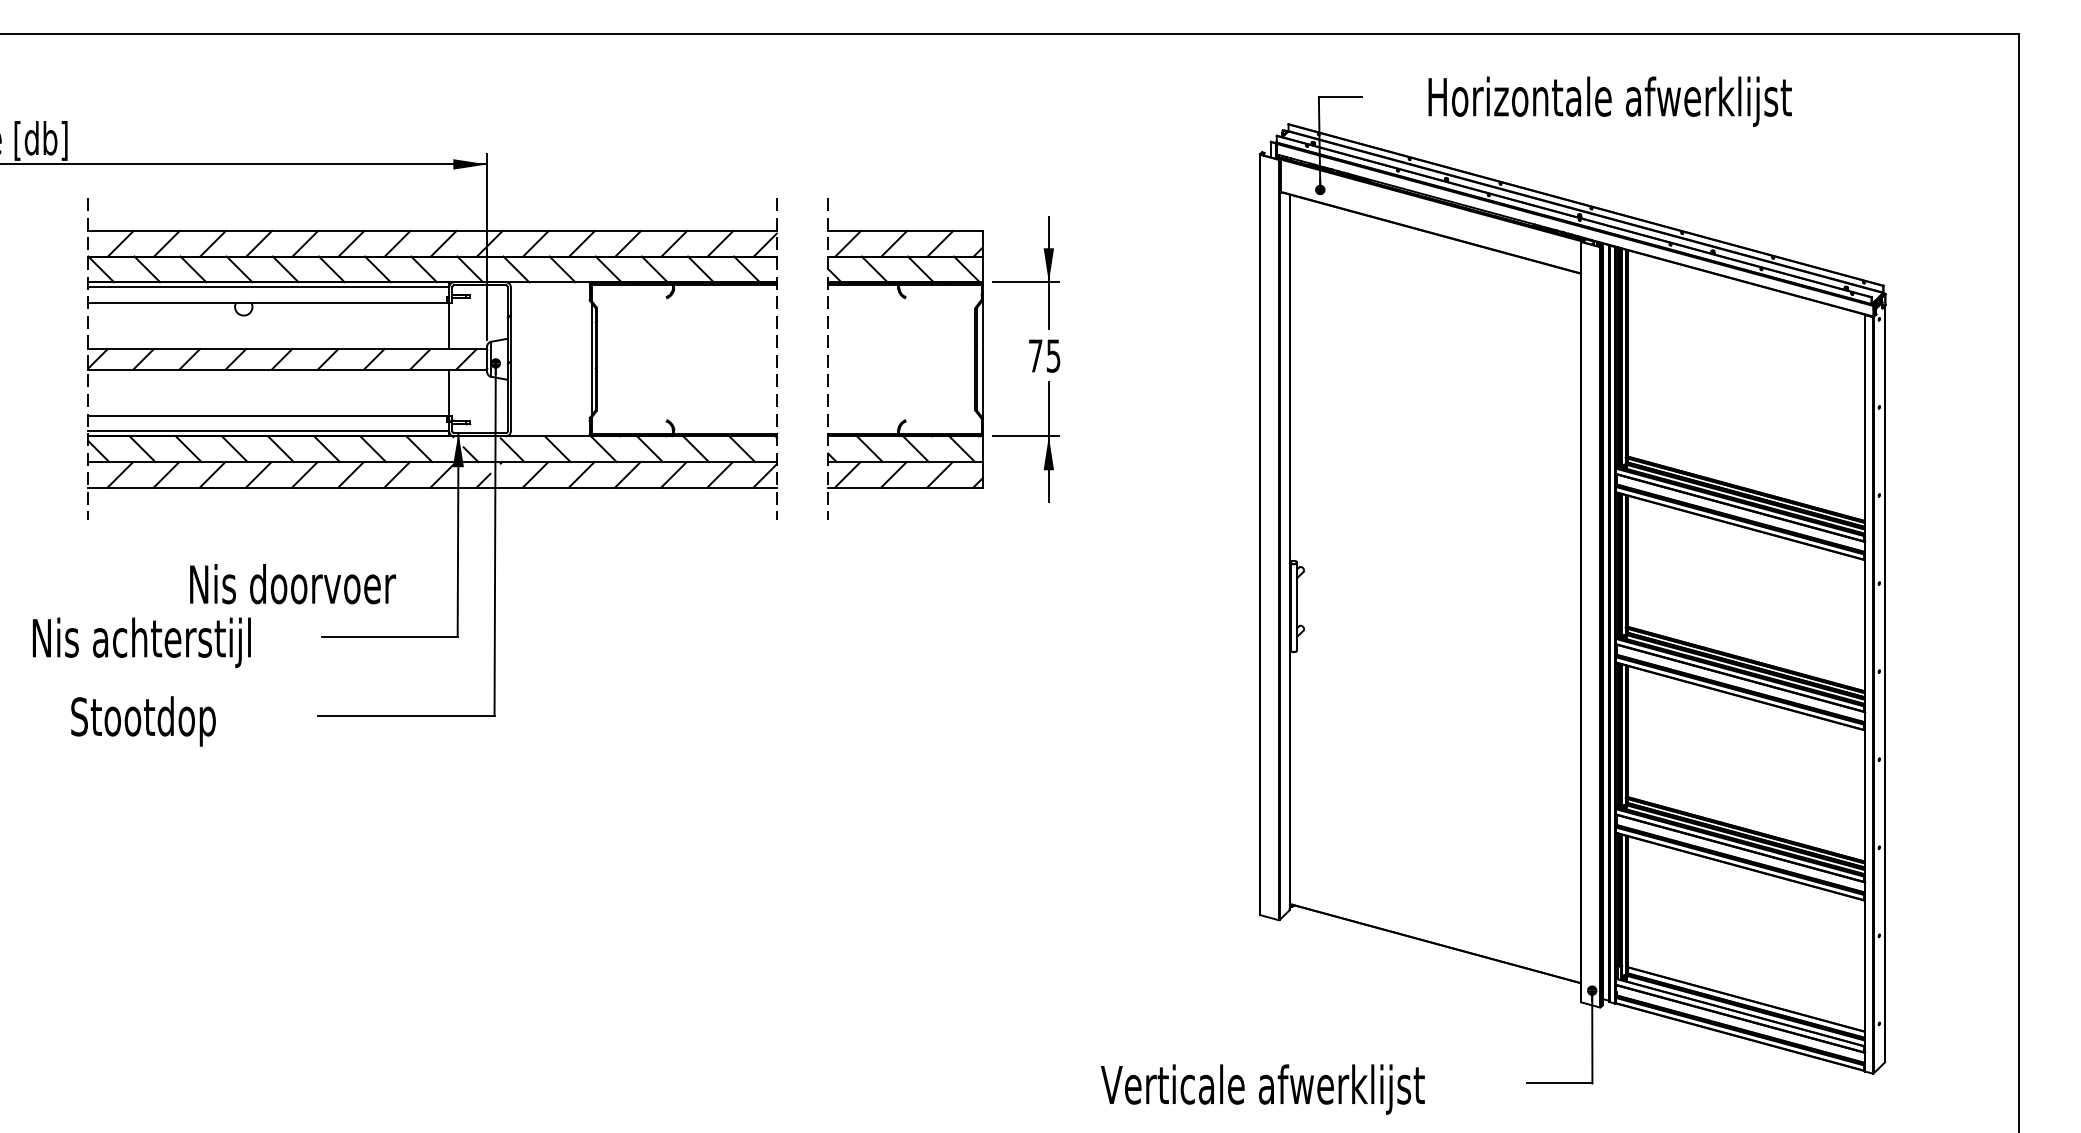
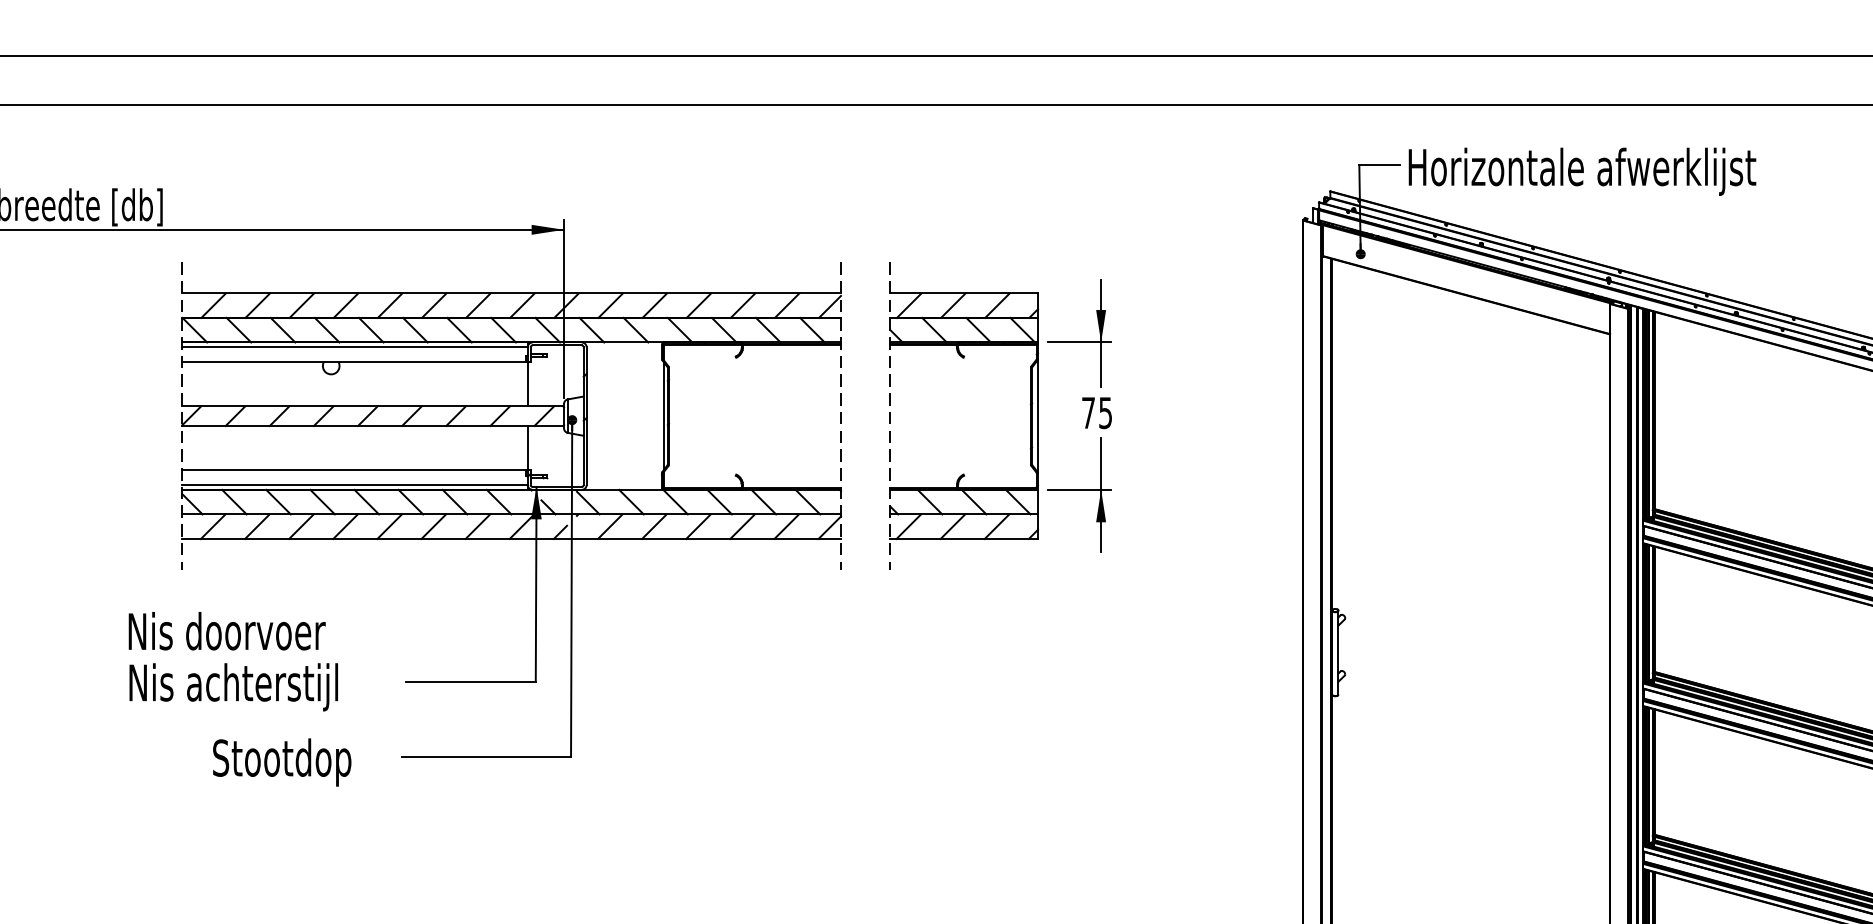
text: (1609, 101) -> (1581, 171), moved
text: (292, 584) -> (226, 631), moved
text: (143, 721) -> (282, 762), moved

